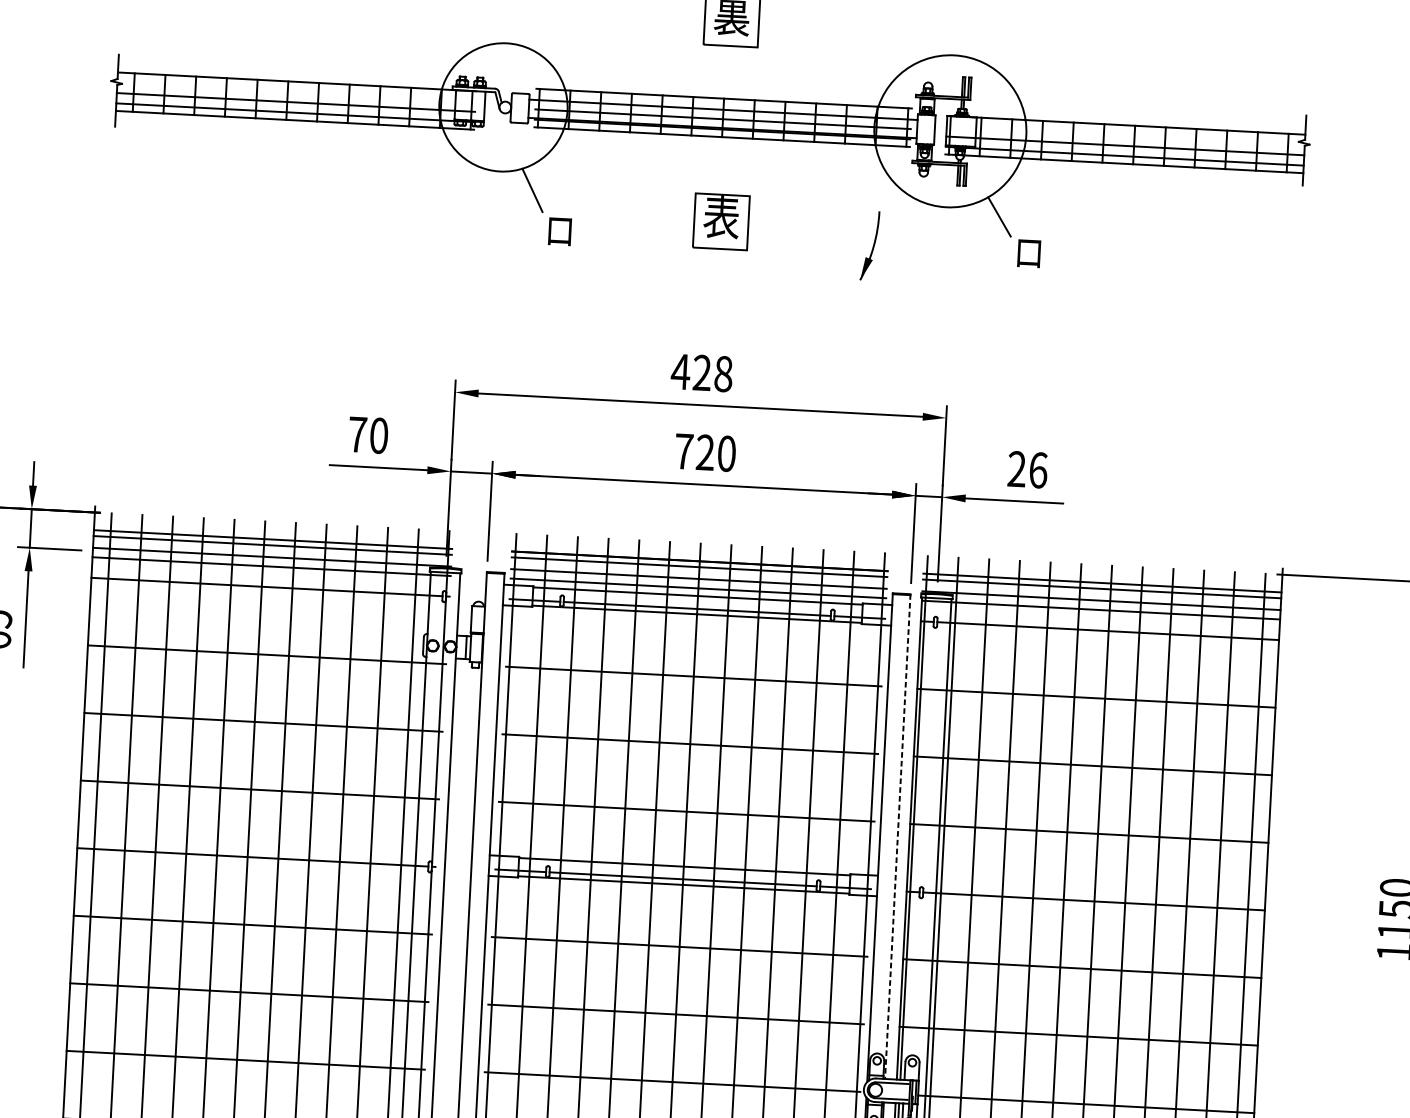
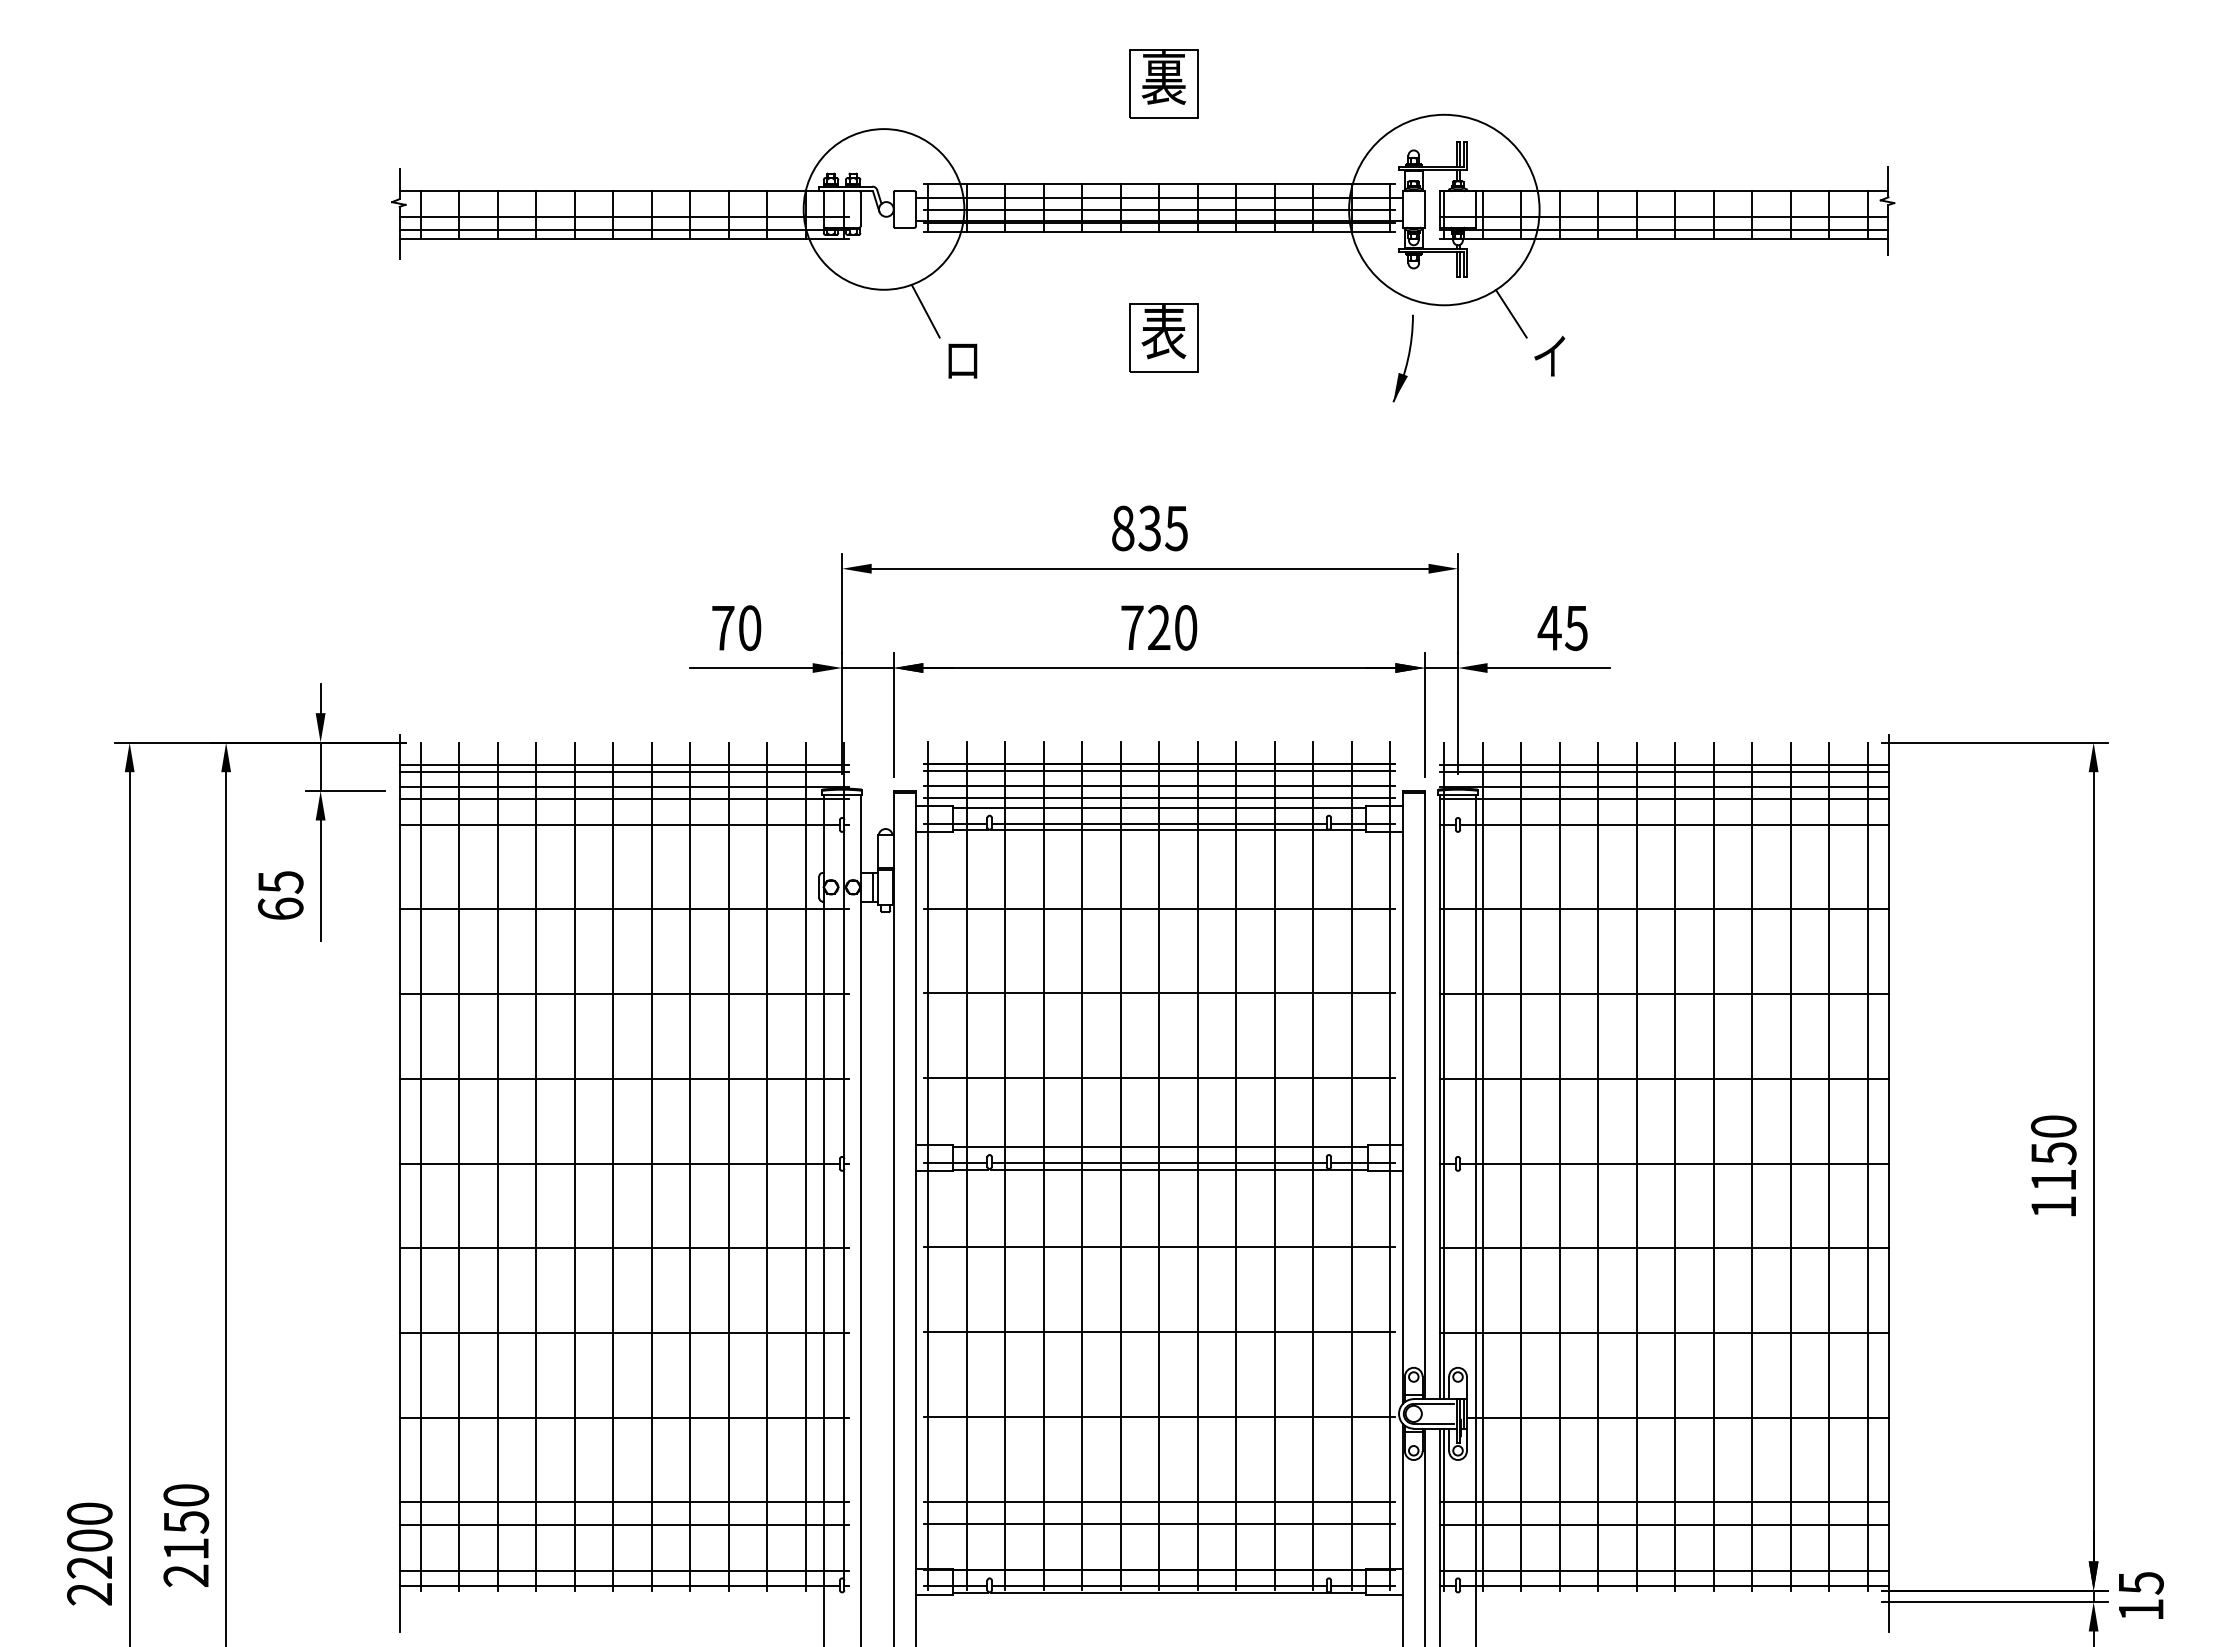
part: (869, 245) -> (1402, 358), moved
text: (1028, 251) -> (1549, 355), ロ -> イ
text: (701, 373) -> (1149, 528), 428 -> 835
text: (1027, 469) -> (1562, 627), 26 -> 45
line: (897, 836) -> (1424, 1095), dashed -> solid

